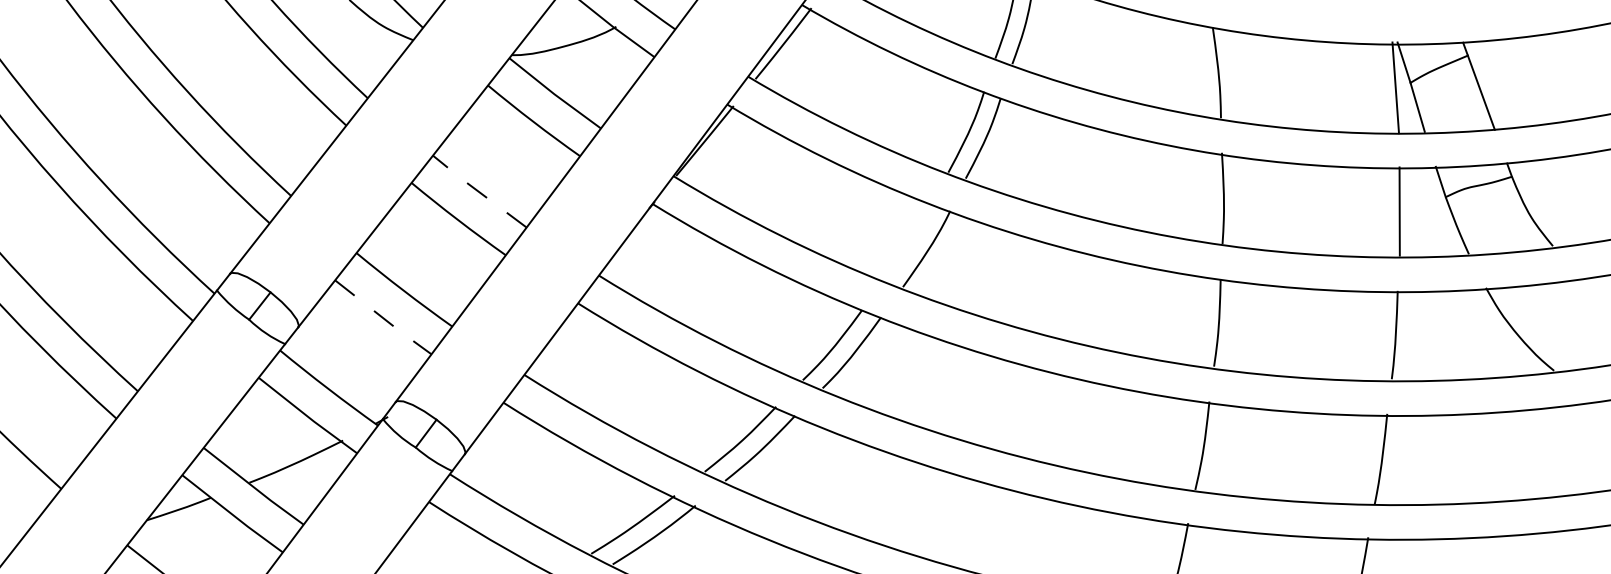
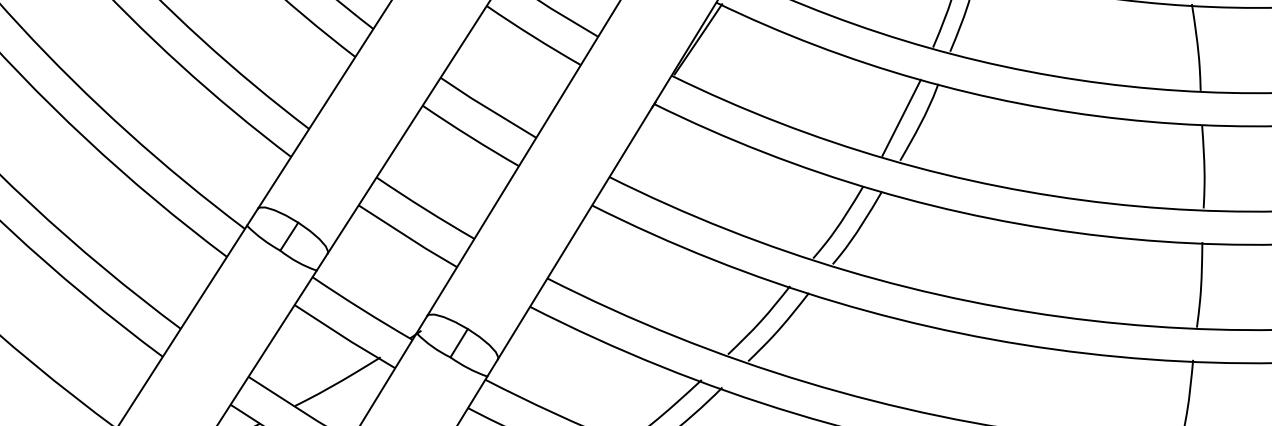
line: (478, 191) -> (487, 107), dashed -> solid
line: (908, 242) -> (901, 117), added
line: (383, 318) -> (408, 237), dashed -> solid

